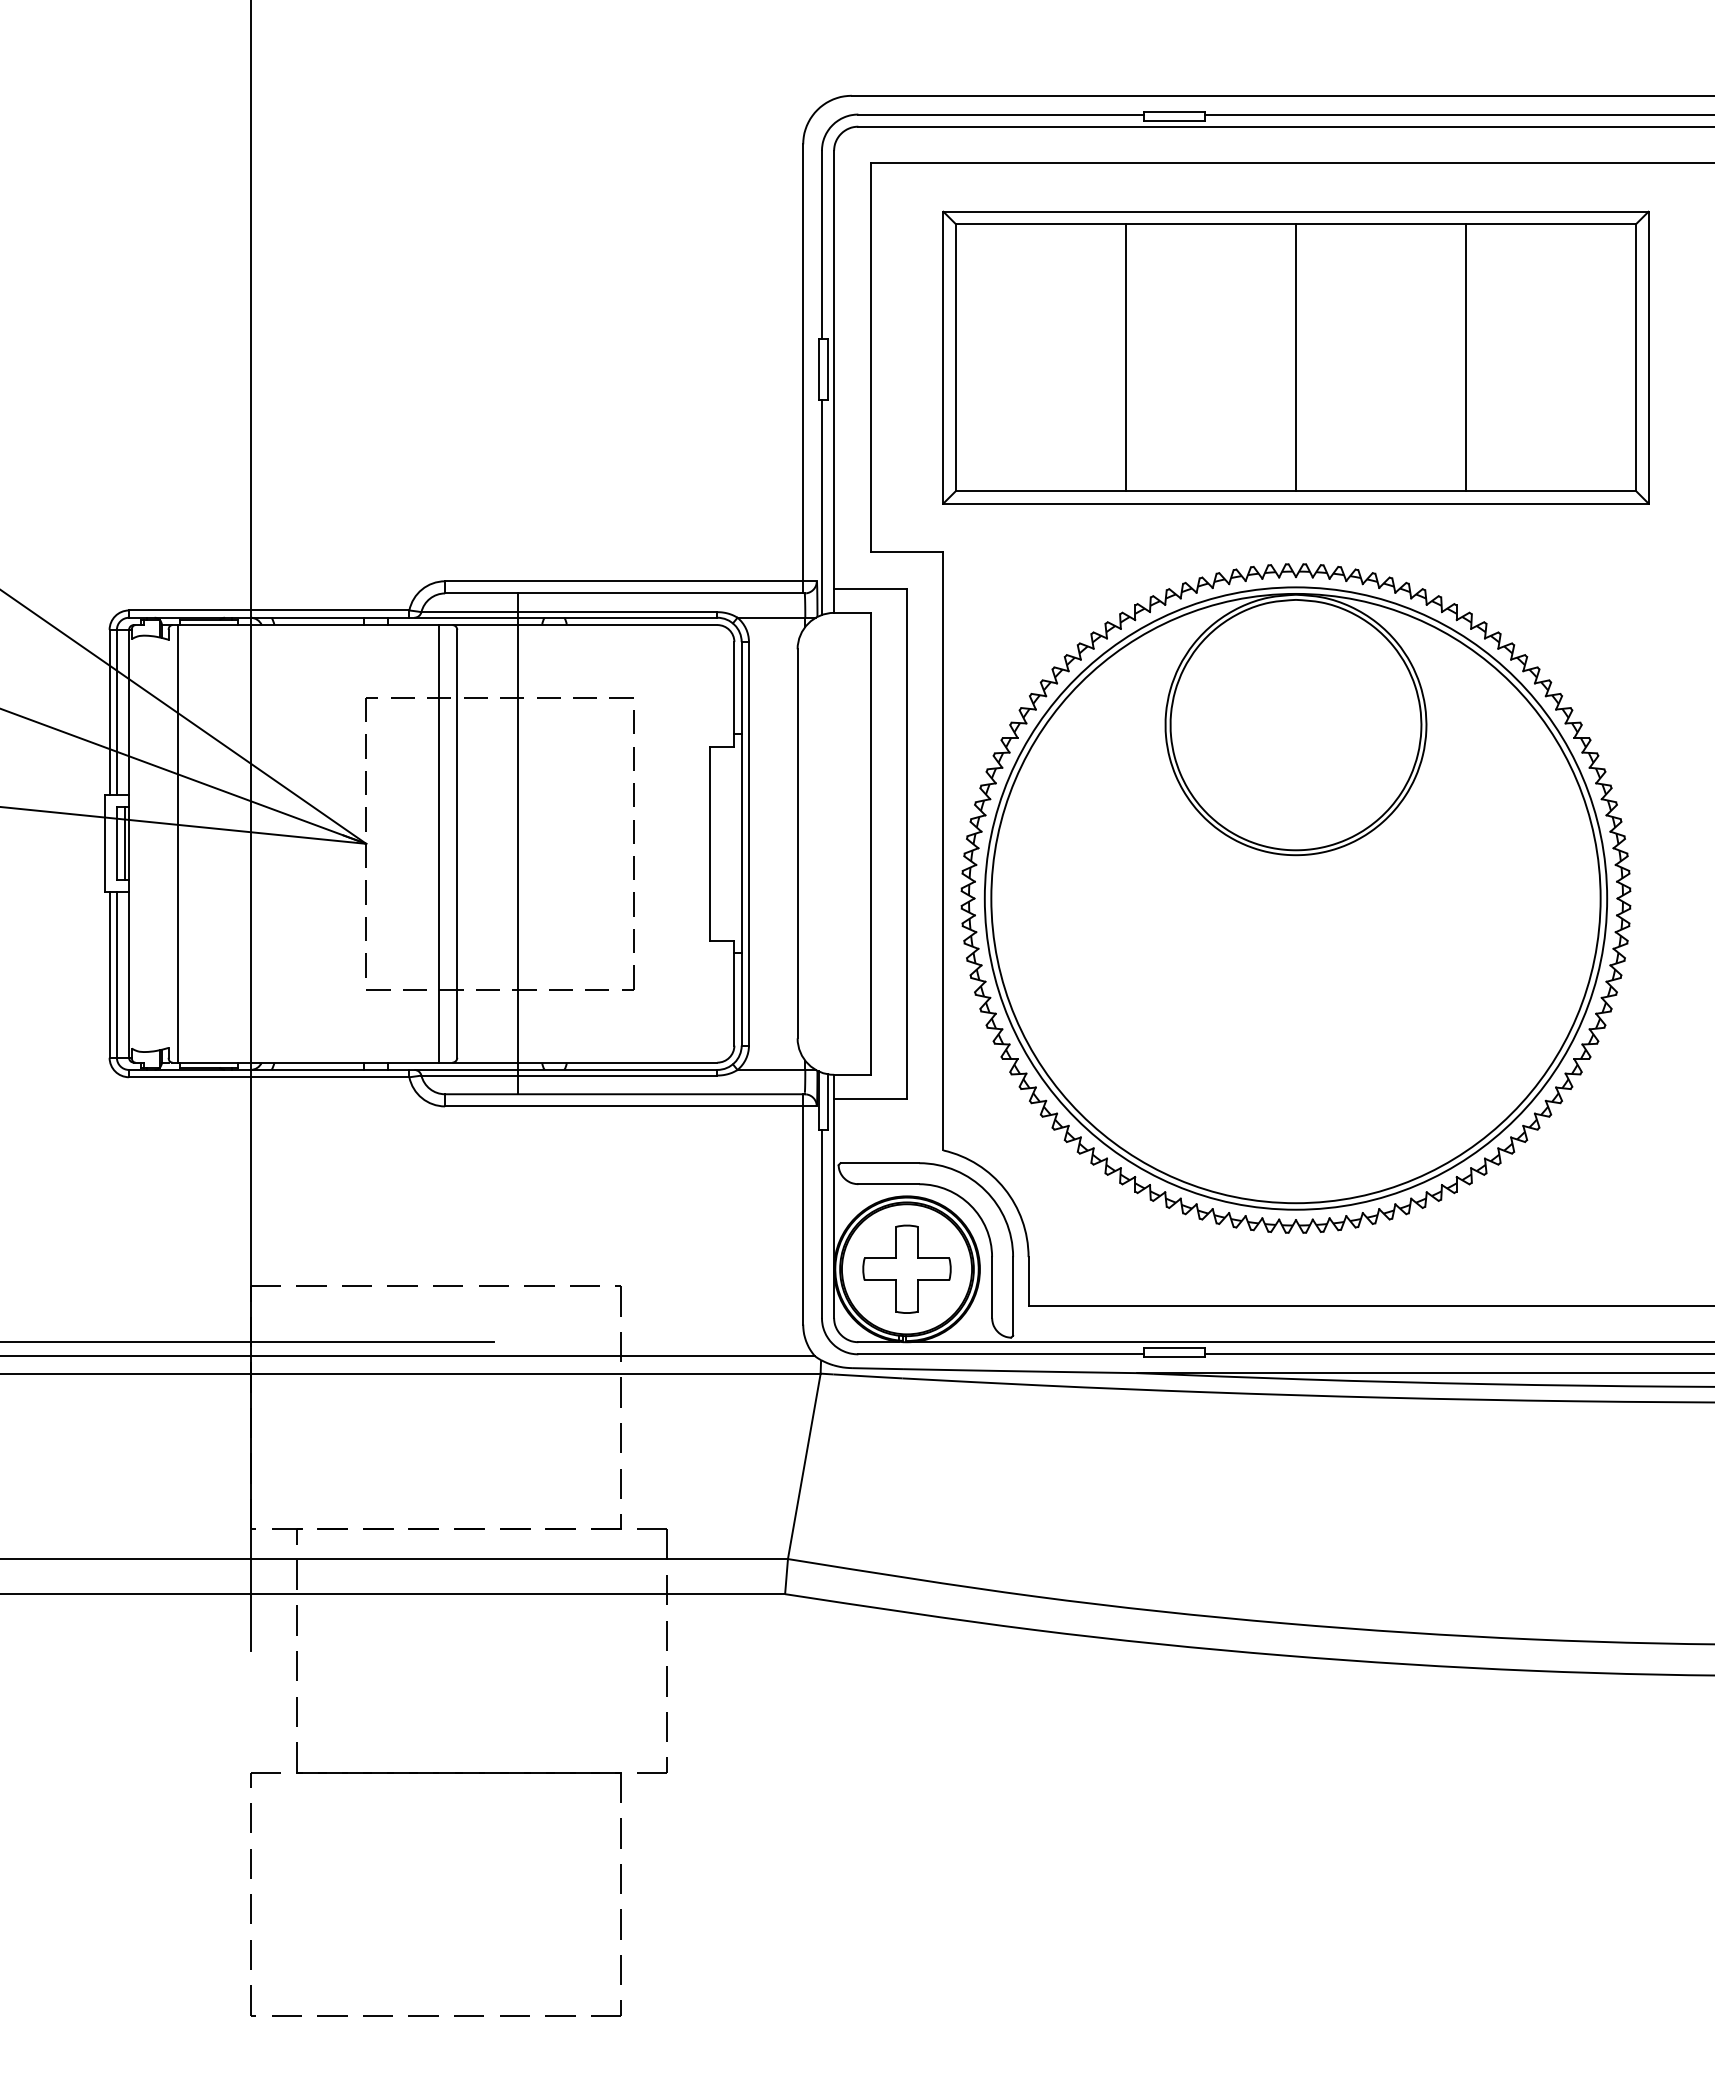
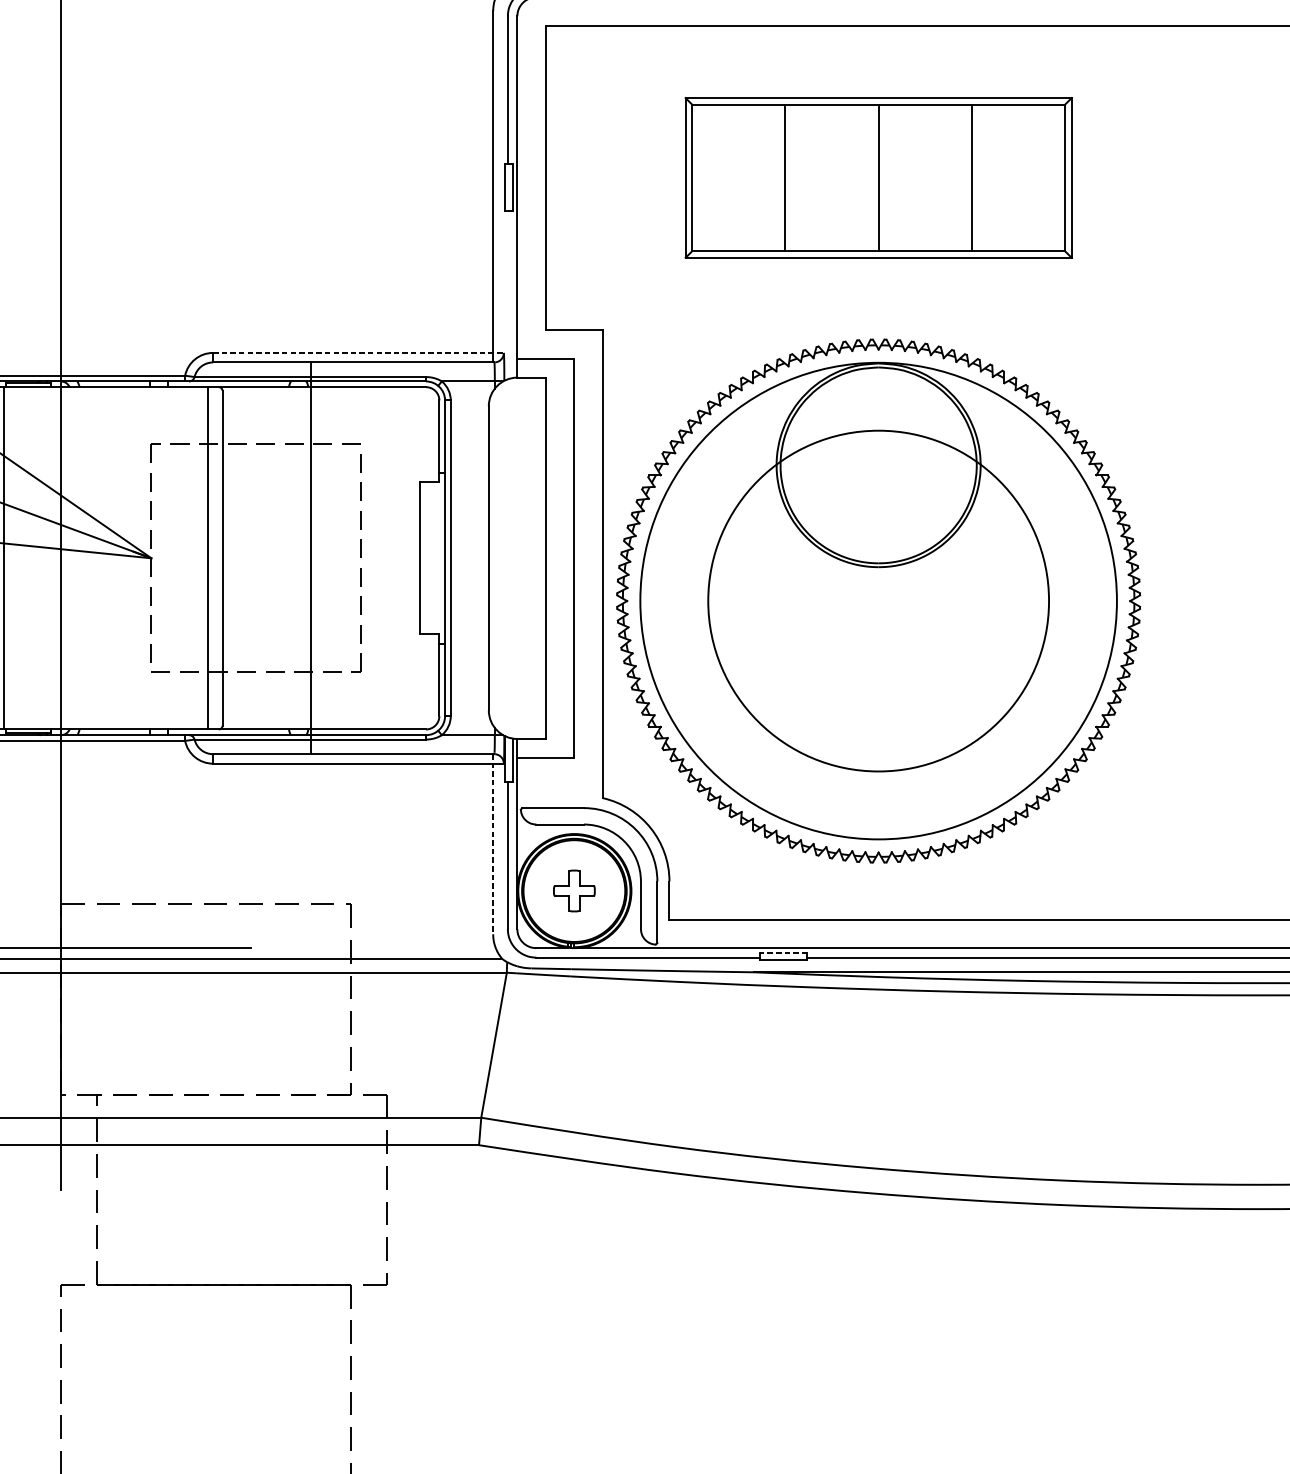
part: (1295, 357) -> (878, 177), size x0.7
line: (821, 507) -> (507, 295), removed
line: (630, 581) -> (358, 353), solid -> dashed
line: (518, 843) -> (311, 558), moved
circle: (1295, 898) -> (878, 601), size x0.7
line: (803, 1209) -> (493, 844), solid -> dashed
part: (906, 1268) -> (573, 890), size x0.6
line: (1173, 1348) -> (782, 953), solid -> dashed

